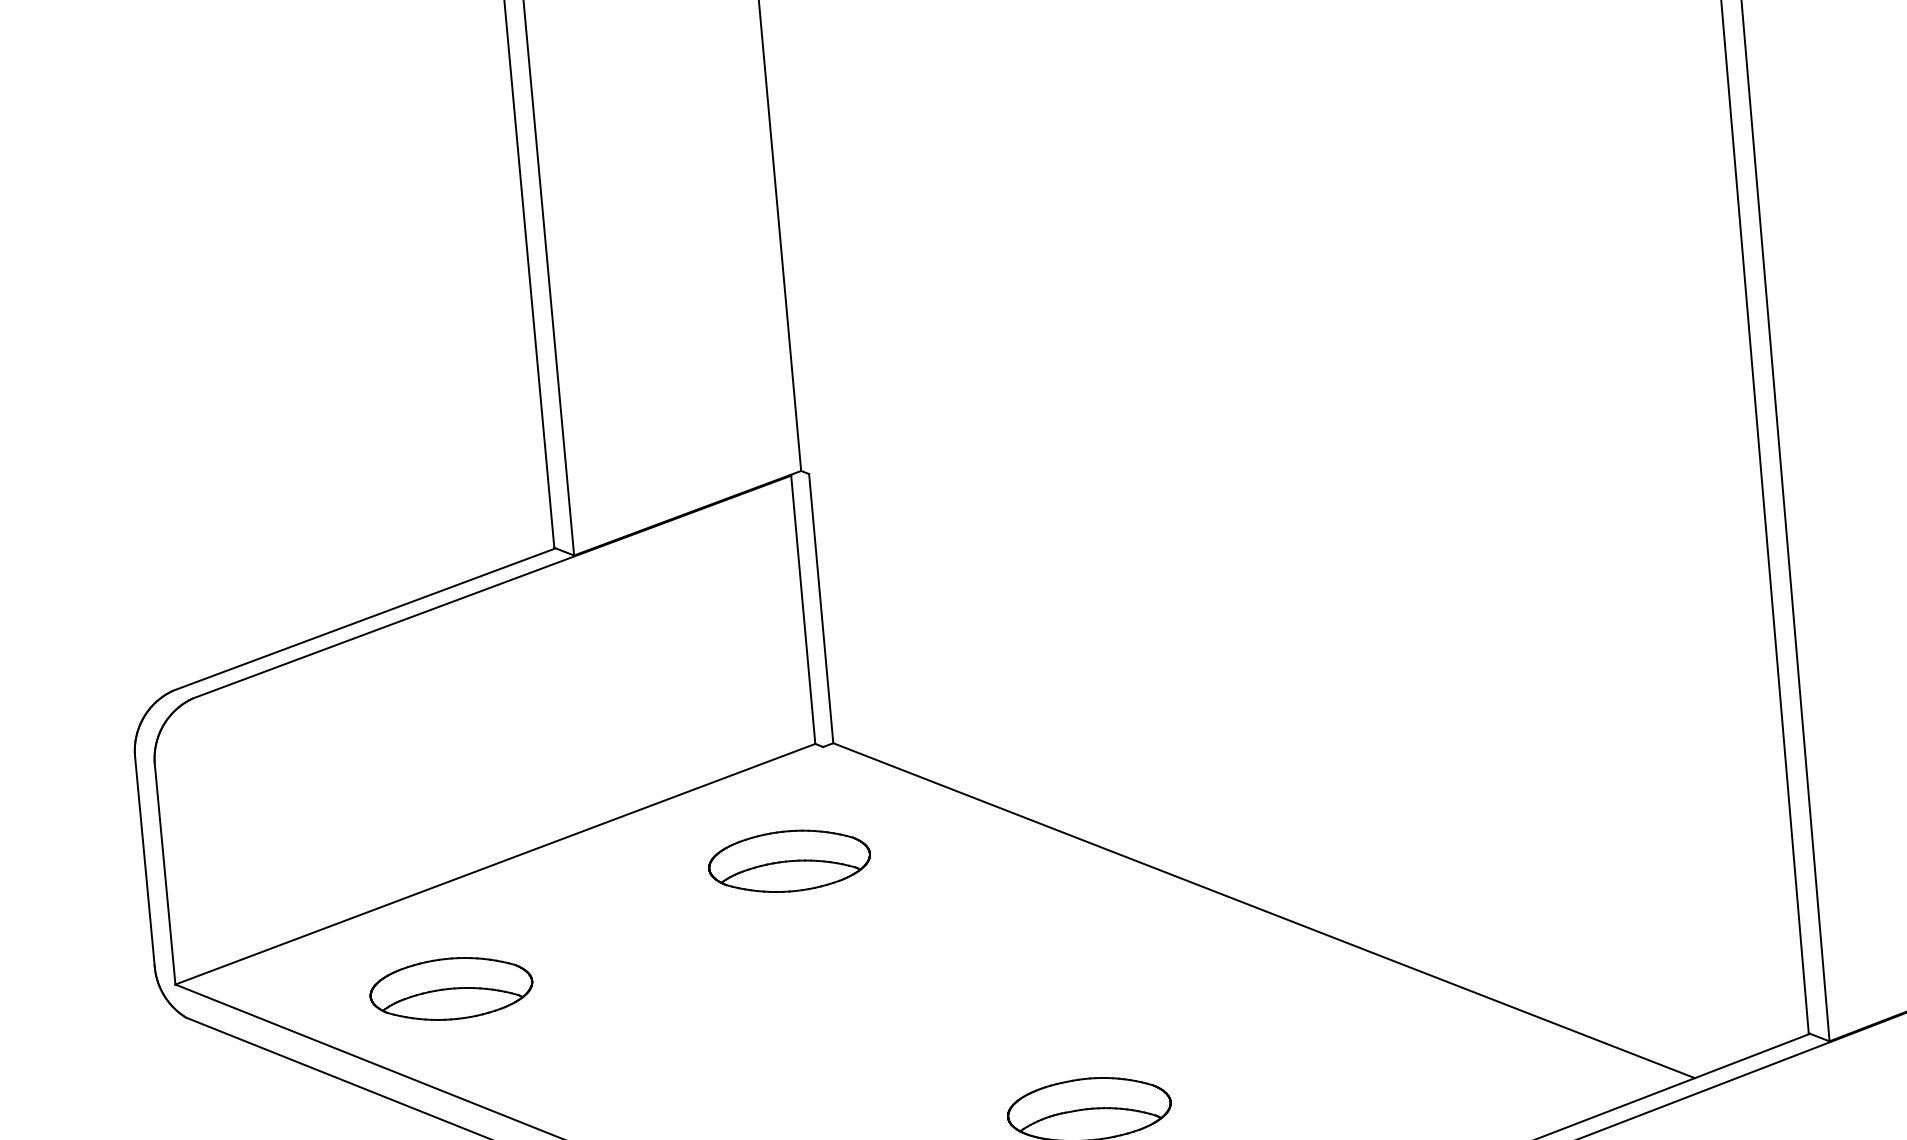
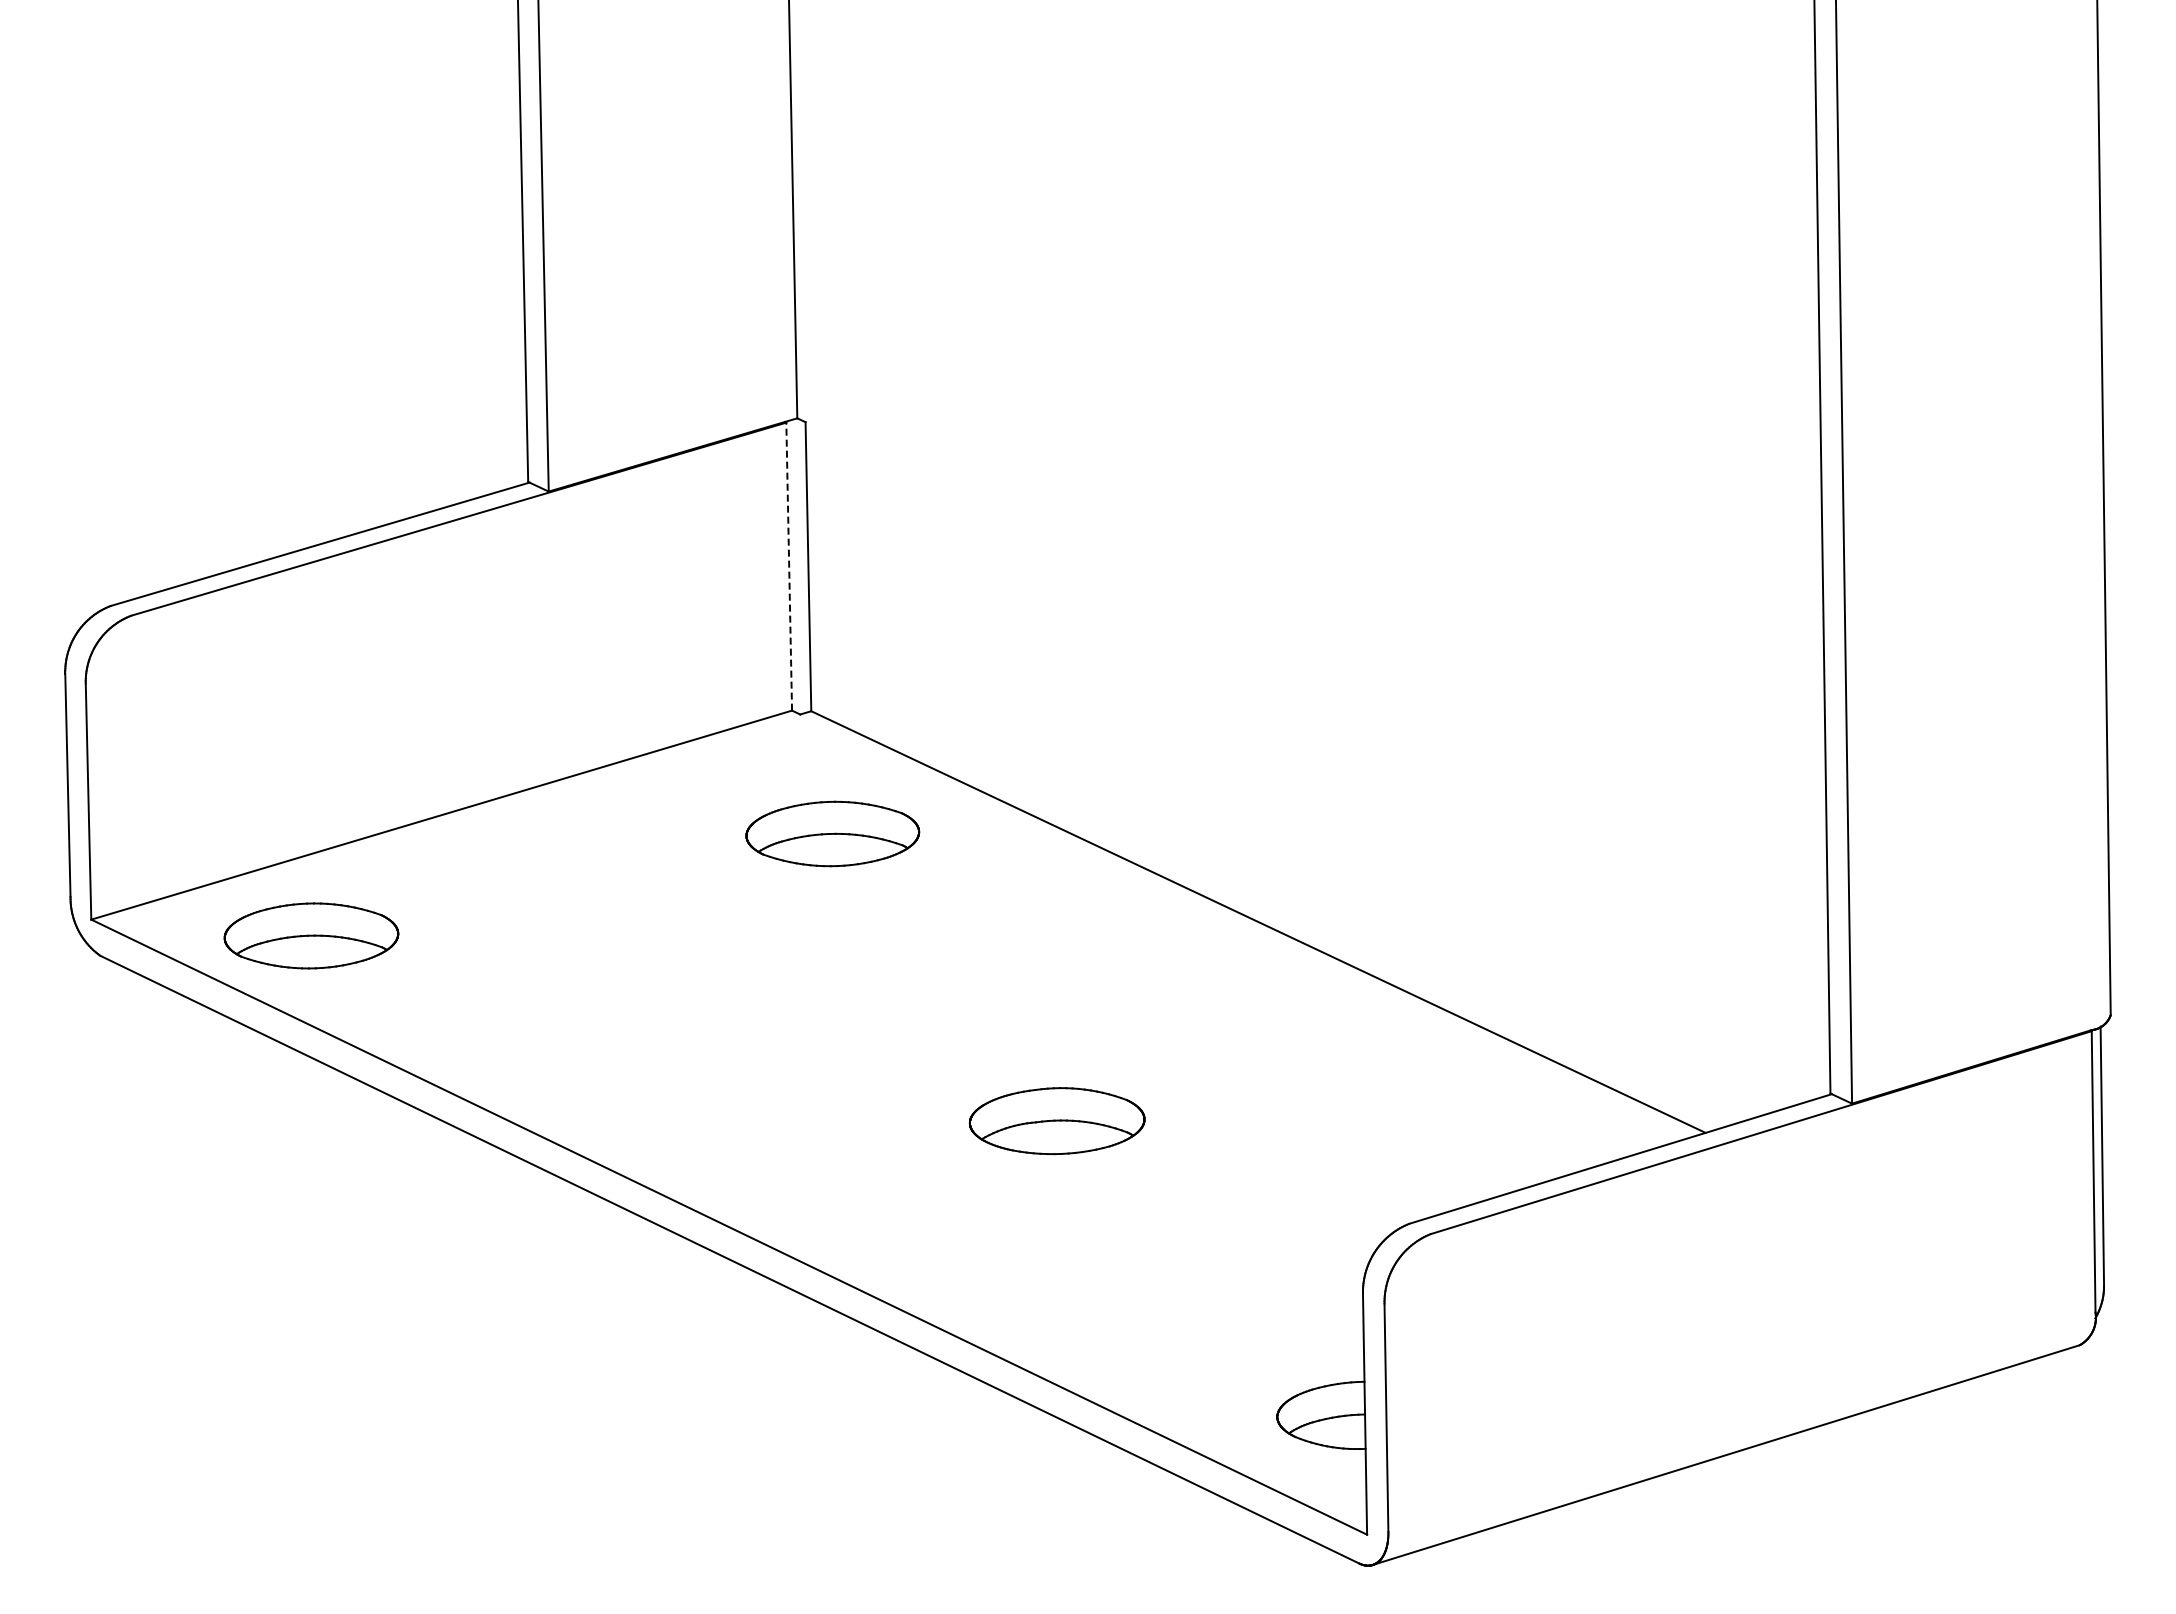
line: (803, 609) -> (789, 566), solid -> dashed
part: (789, 860) -> (832, 833), moved
part: (451, 988) -> (311, 935), moved

